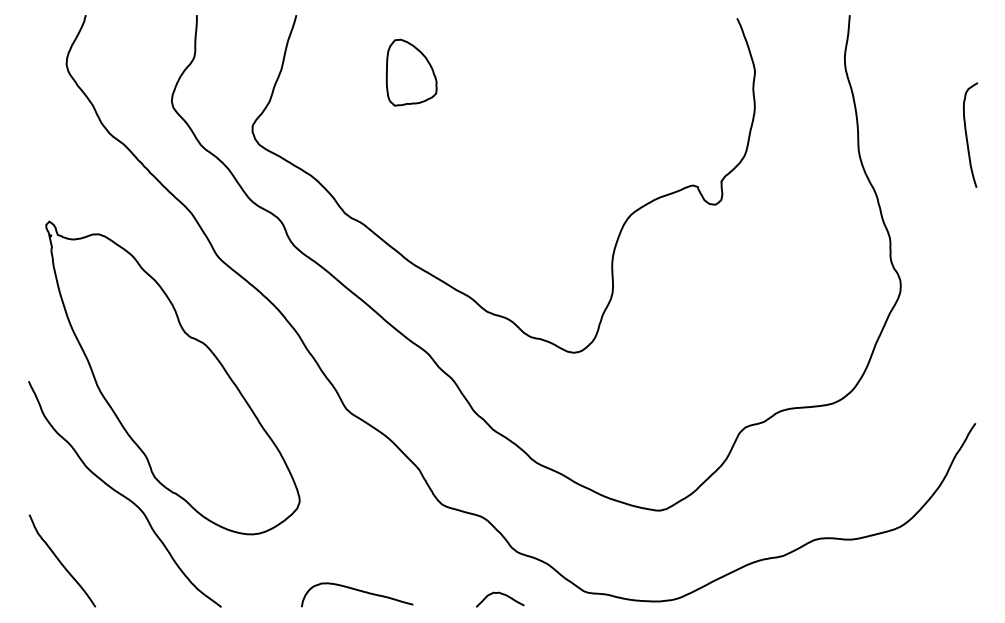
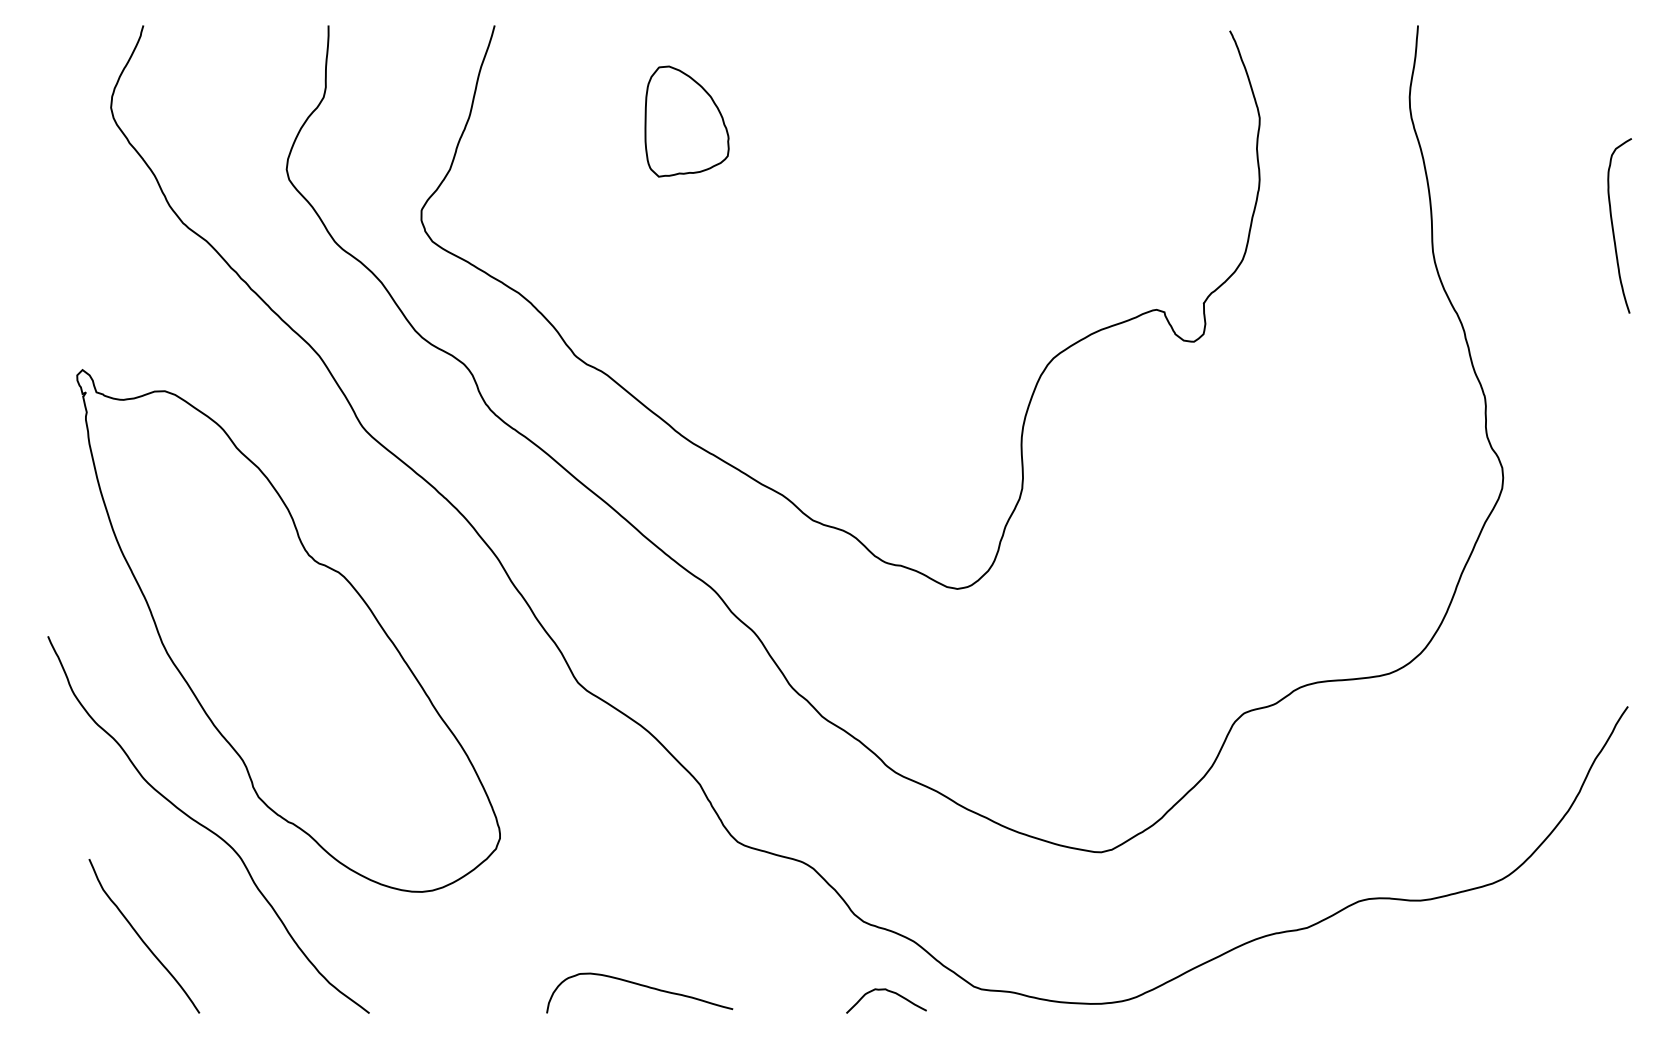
curve: (60, 560) -> (141, 935), moved
curve: (358, 591) -> (641, 987), moved
curve: (500, 594) -> (886, 992), moved

